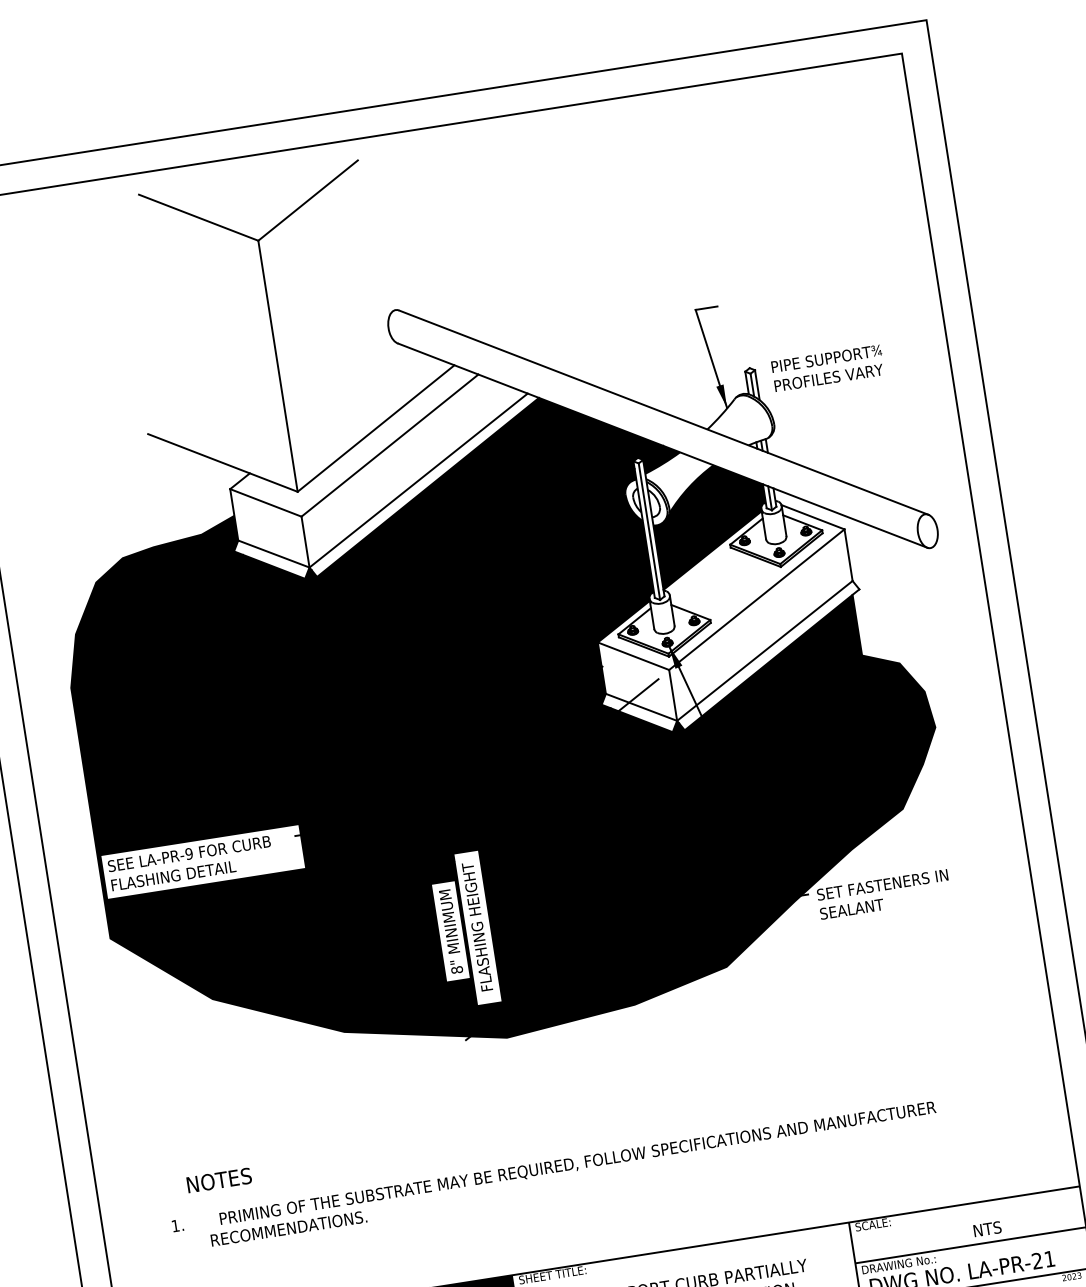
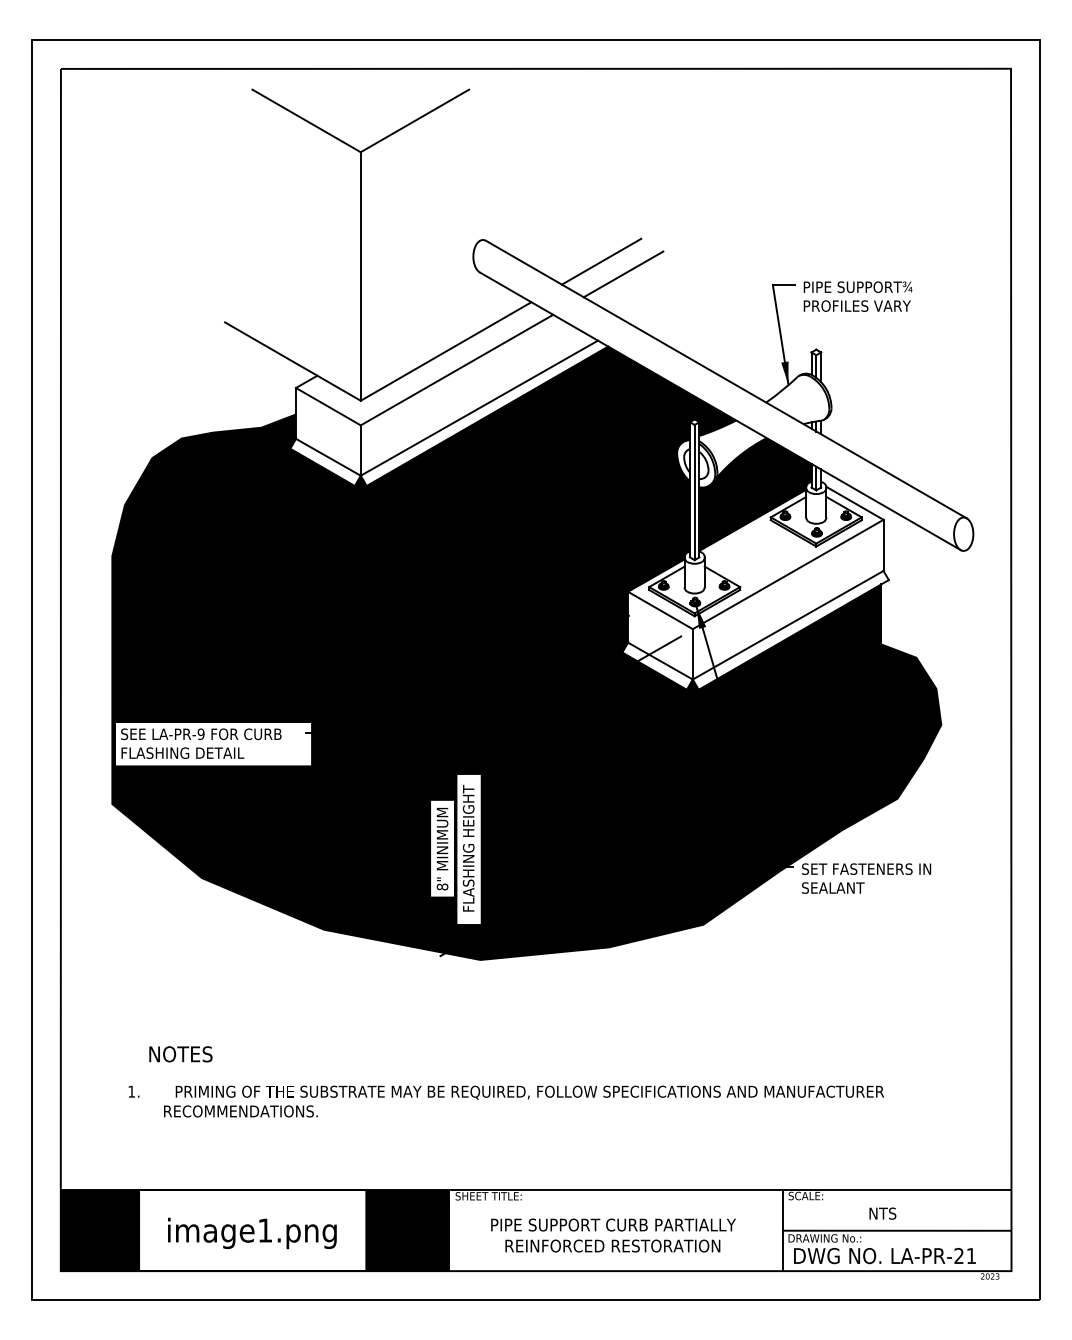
line: (518, 313) -> (601, 261), added
line: (543, 322) -> (623, 274), added
text: (827, 368) -> (857, 296), moved
text: (987, 1229) -> (882, 1213), moved

